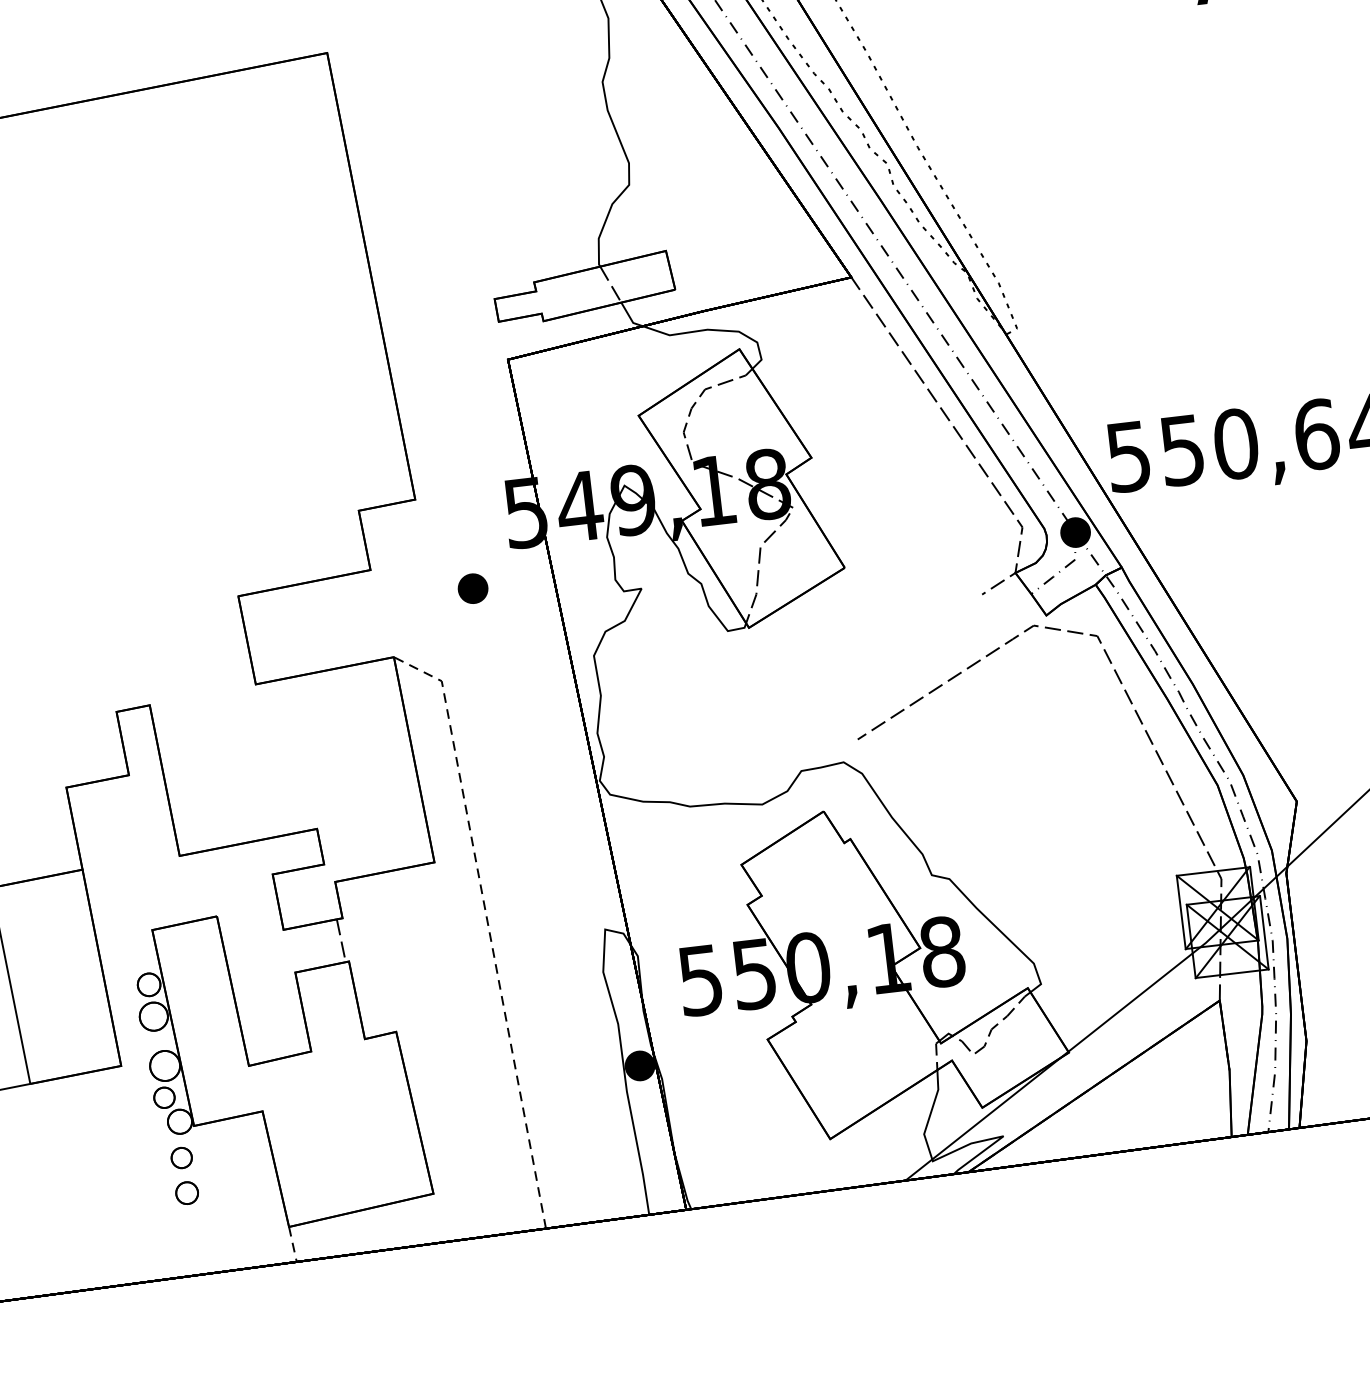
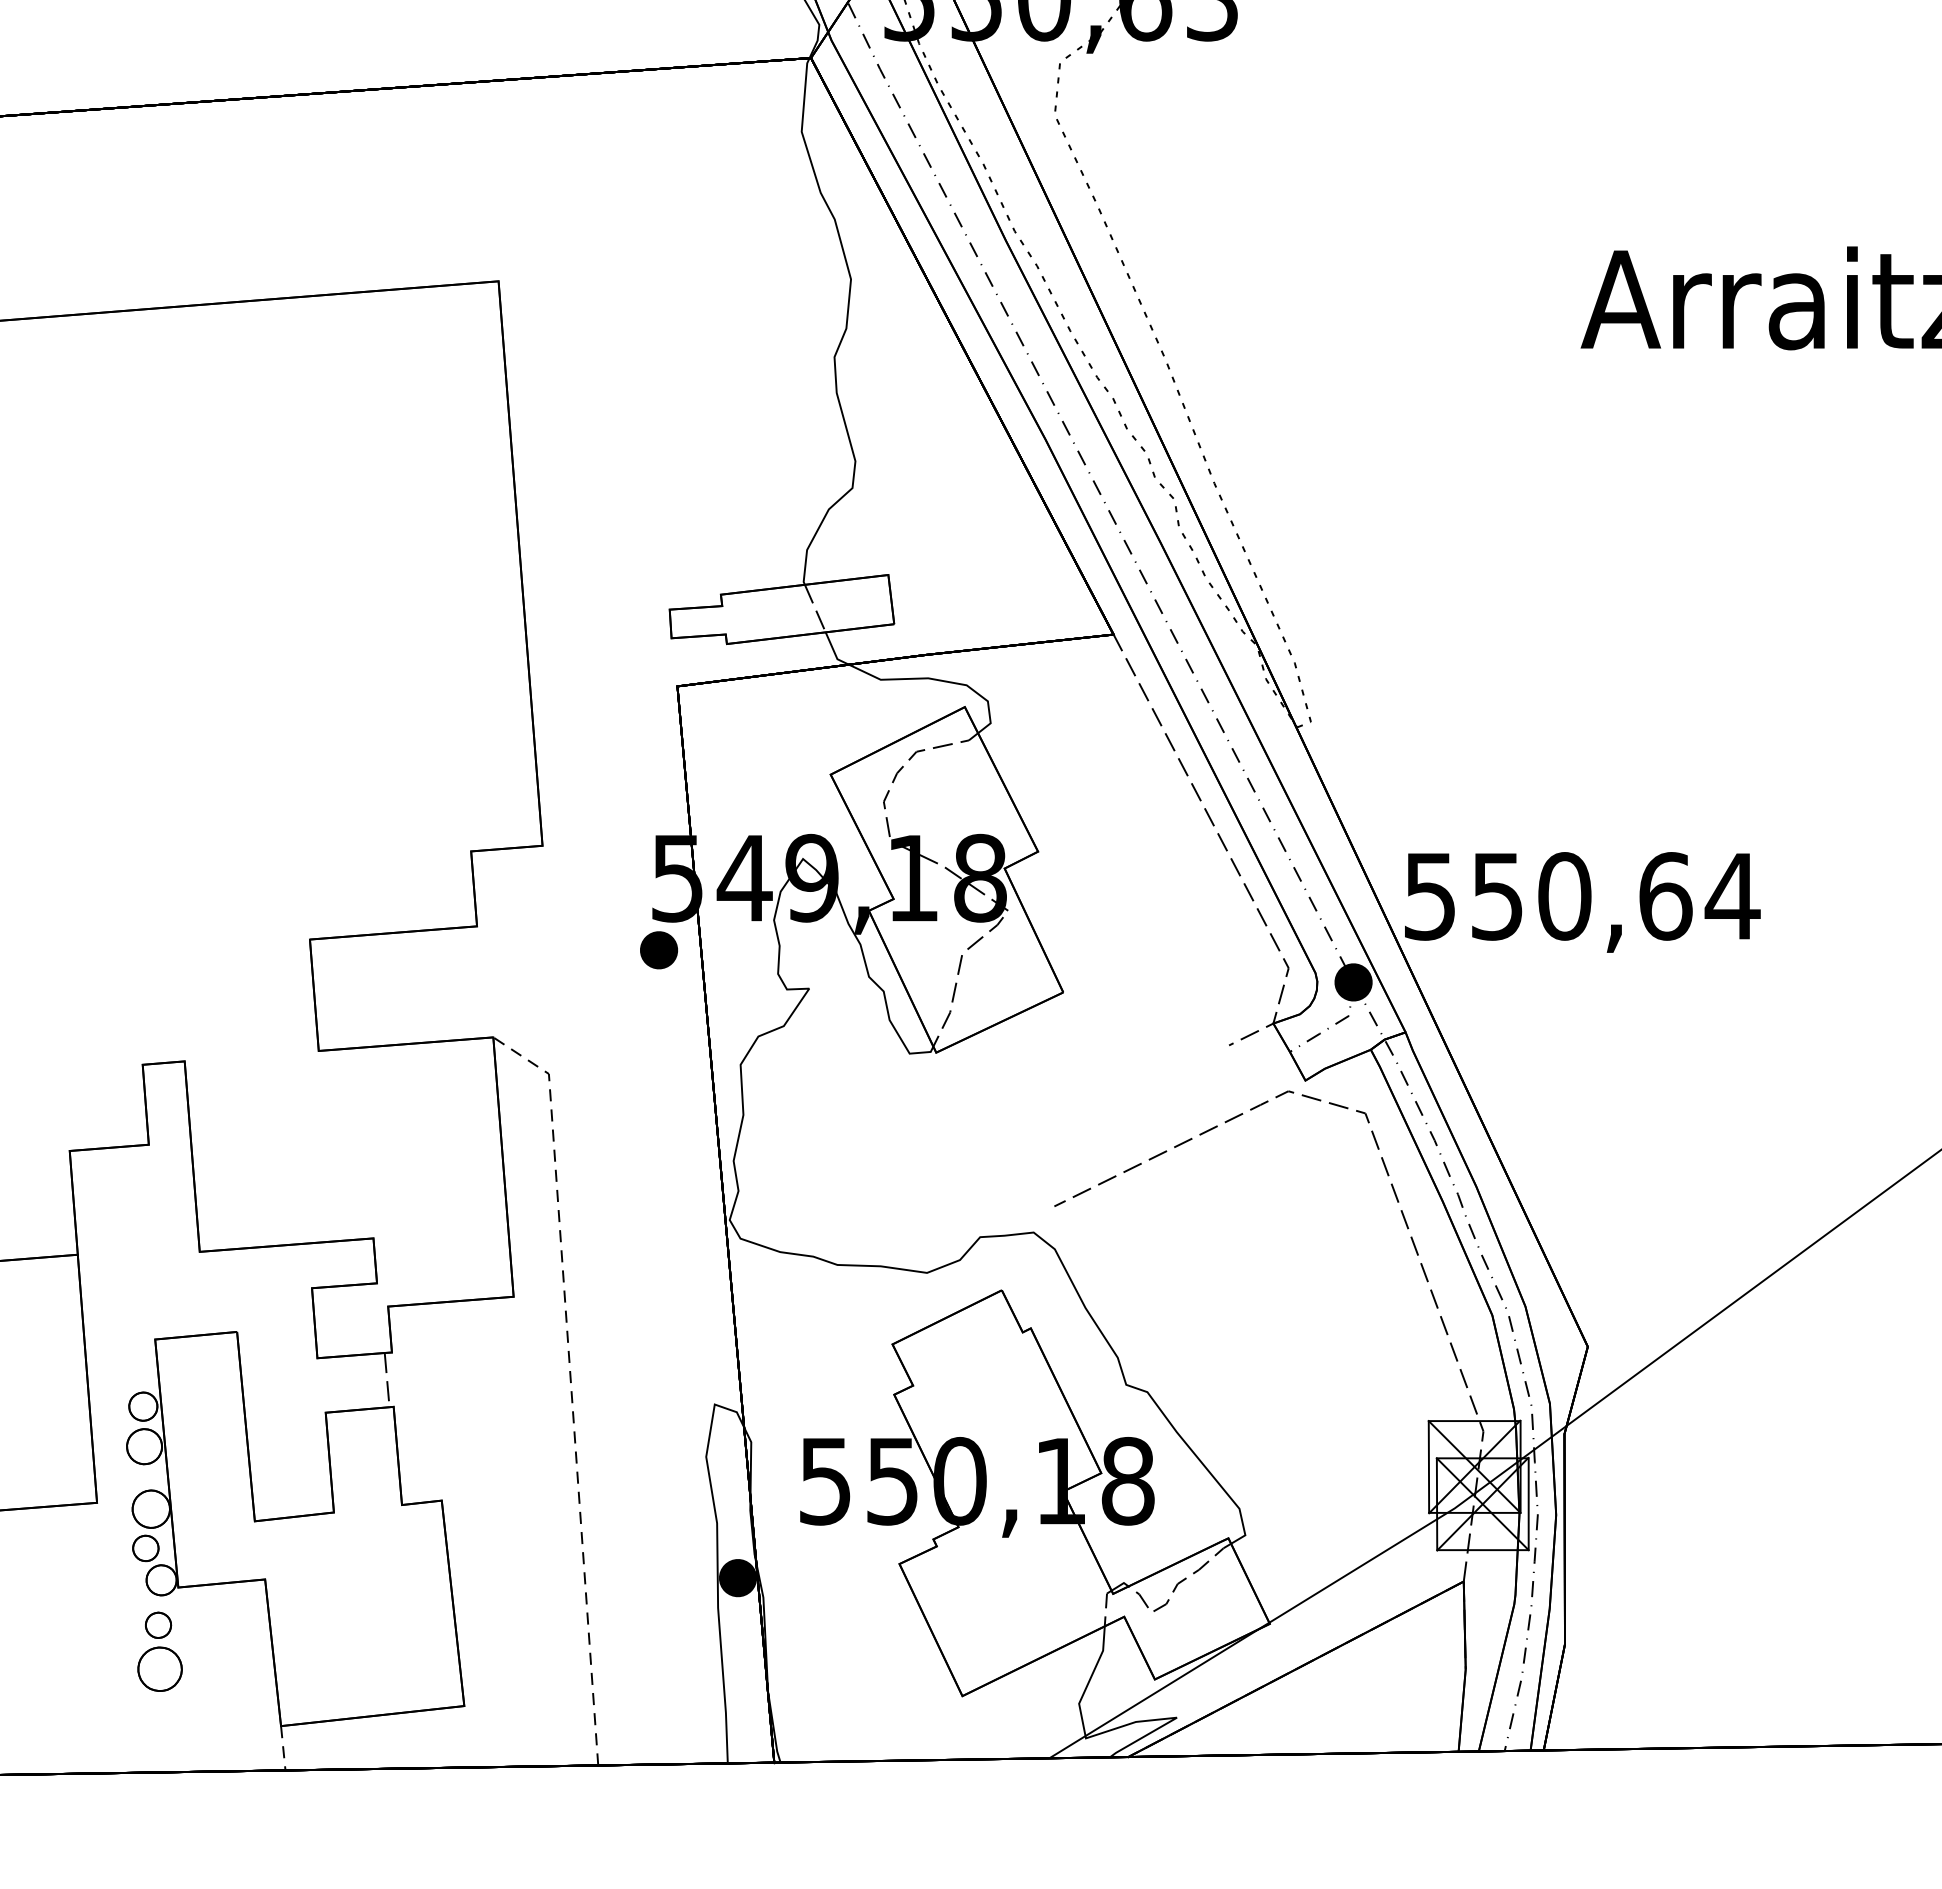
part: (473, 588) -> (659, 950), moved
part: (186, 1193) -> (159, 1669), size x1.6

